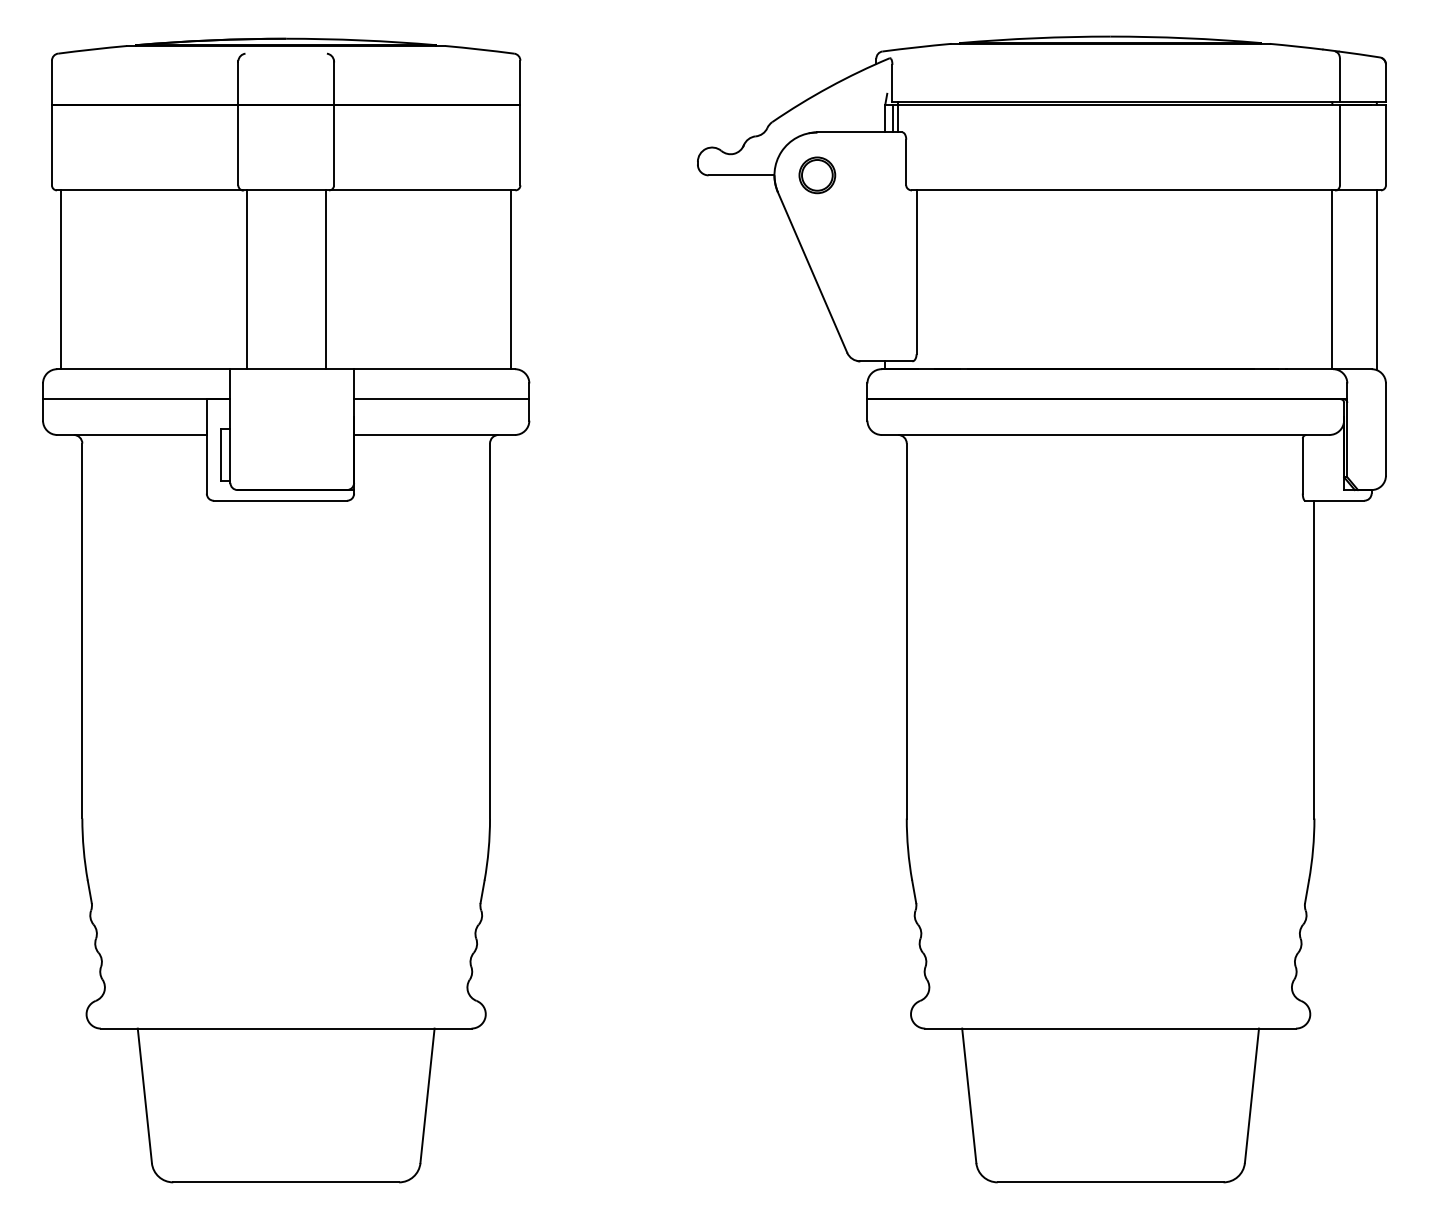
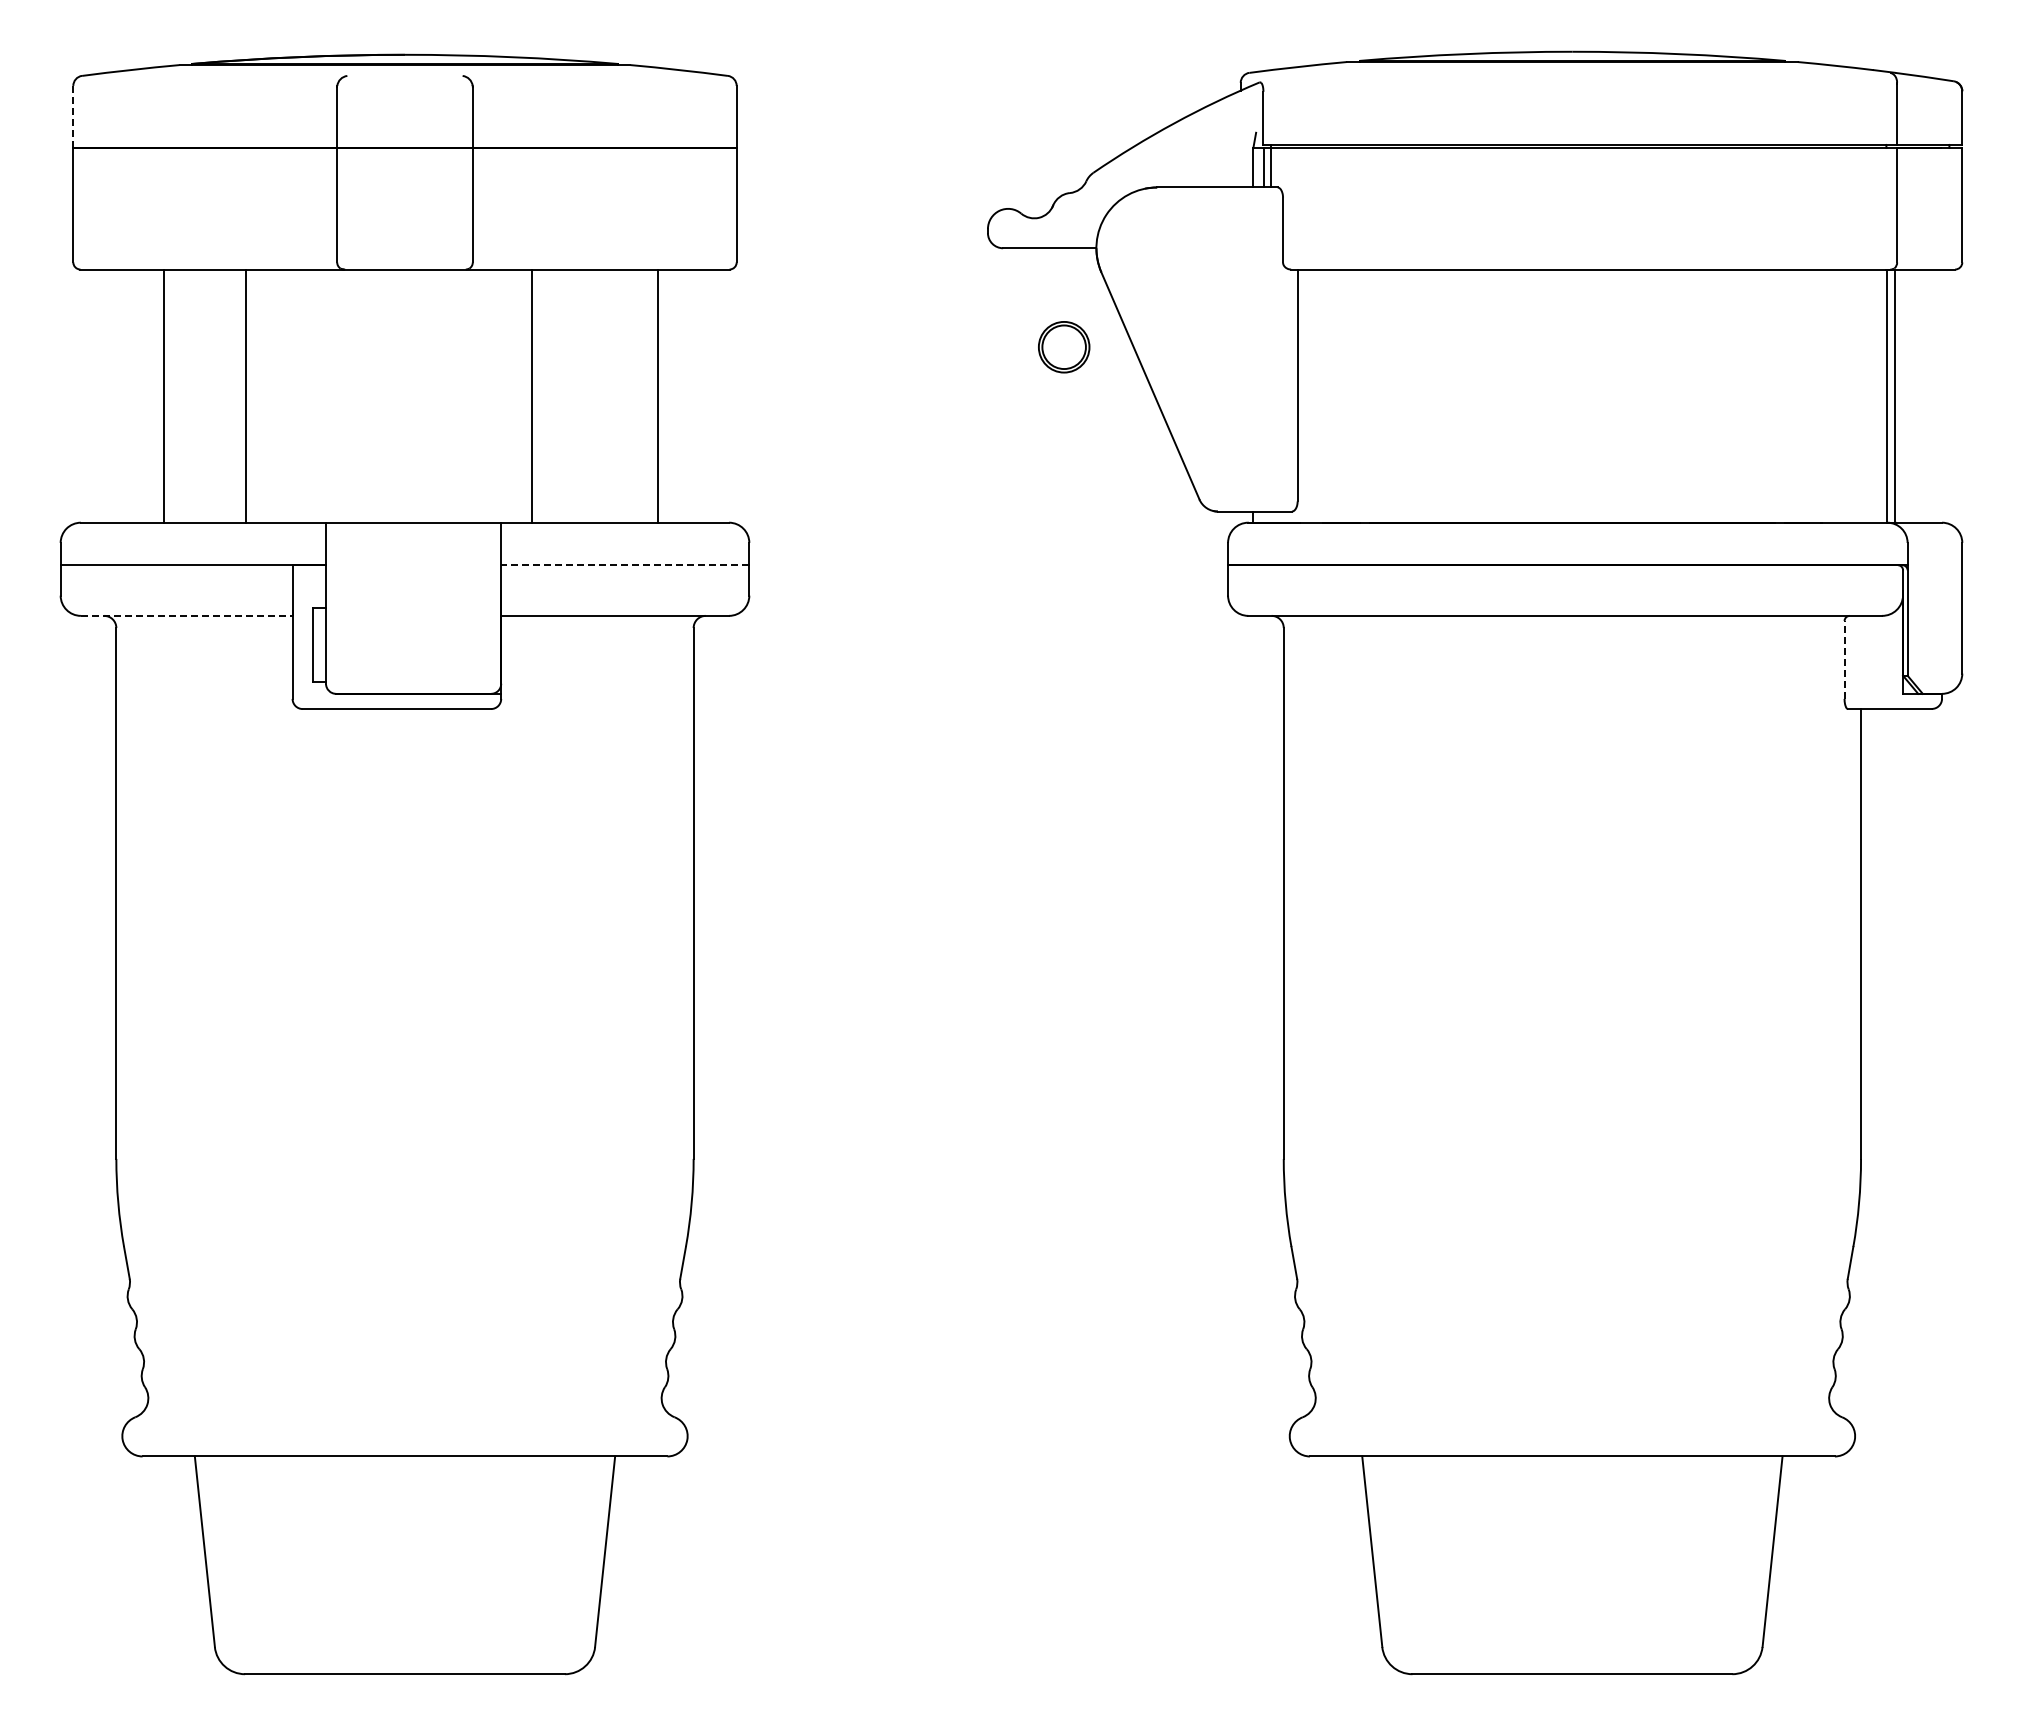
line: (52, 83) -> (73, 117), solid -> dashed
part: (817, 175) -> (1064, 347), moved
line: (60, 279) -> (163, 395), moved
line: (246, 279) -> (246, 395), moved
line: (325, 279) -> (531, 395), moved
line: (511, 279) -> (658, 395), moved
line: (1377, 280) -> (1895, 396), moved
line: (441, 399) -> (624, 565), solid -> dashed
line: (131, 434) -> (186, 615), solid -> dashed
line: (1302, 466) -> (1844, 660), solid -> dashed

